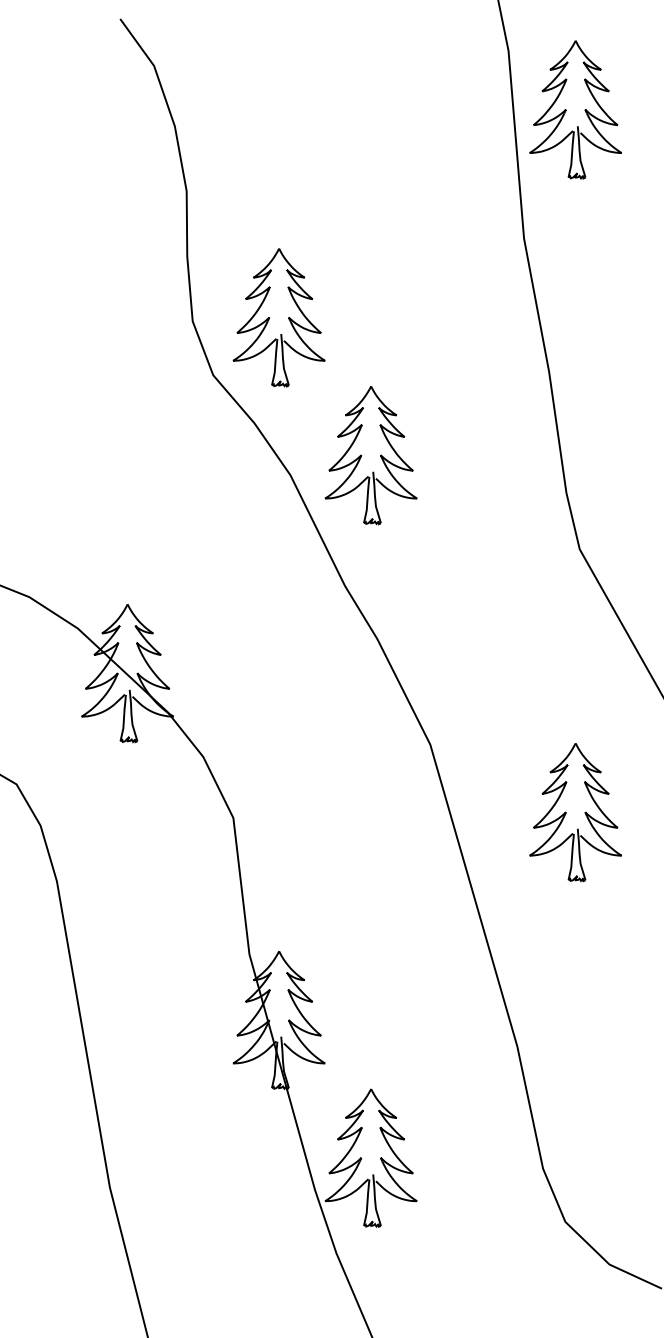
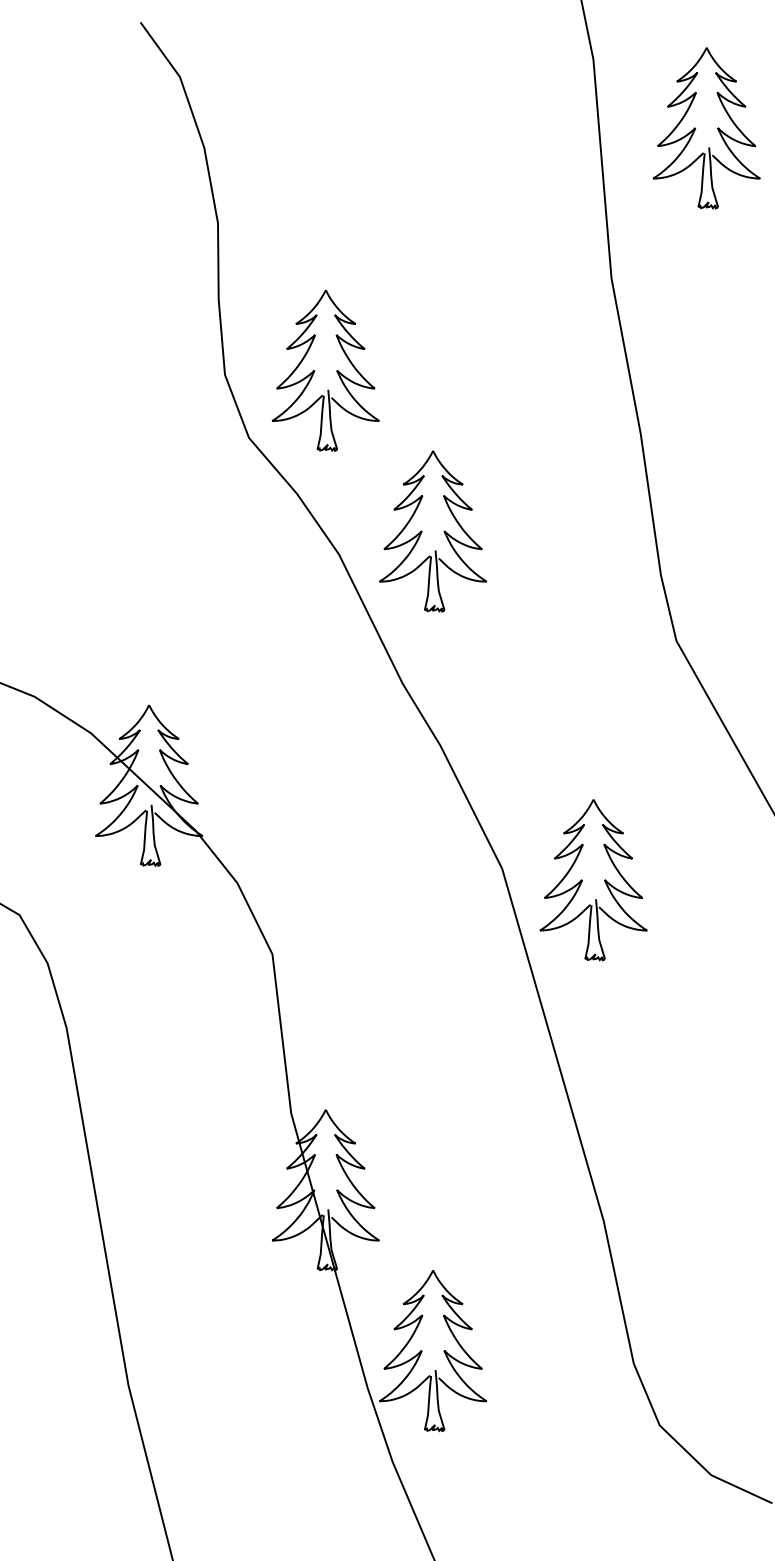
part: (575, 109) -> (706, 127), moved
part: (575, 812) -> (593, 880), moved

